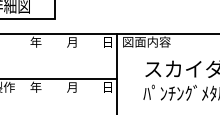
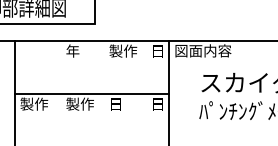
text: (78, 41) -> (123, 50), 月 -> 製作
text: (41, 86) -> (79, 103), 年 -> 製作
text: (71, 87) -> (114, 104), 月 -> 日

